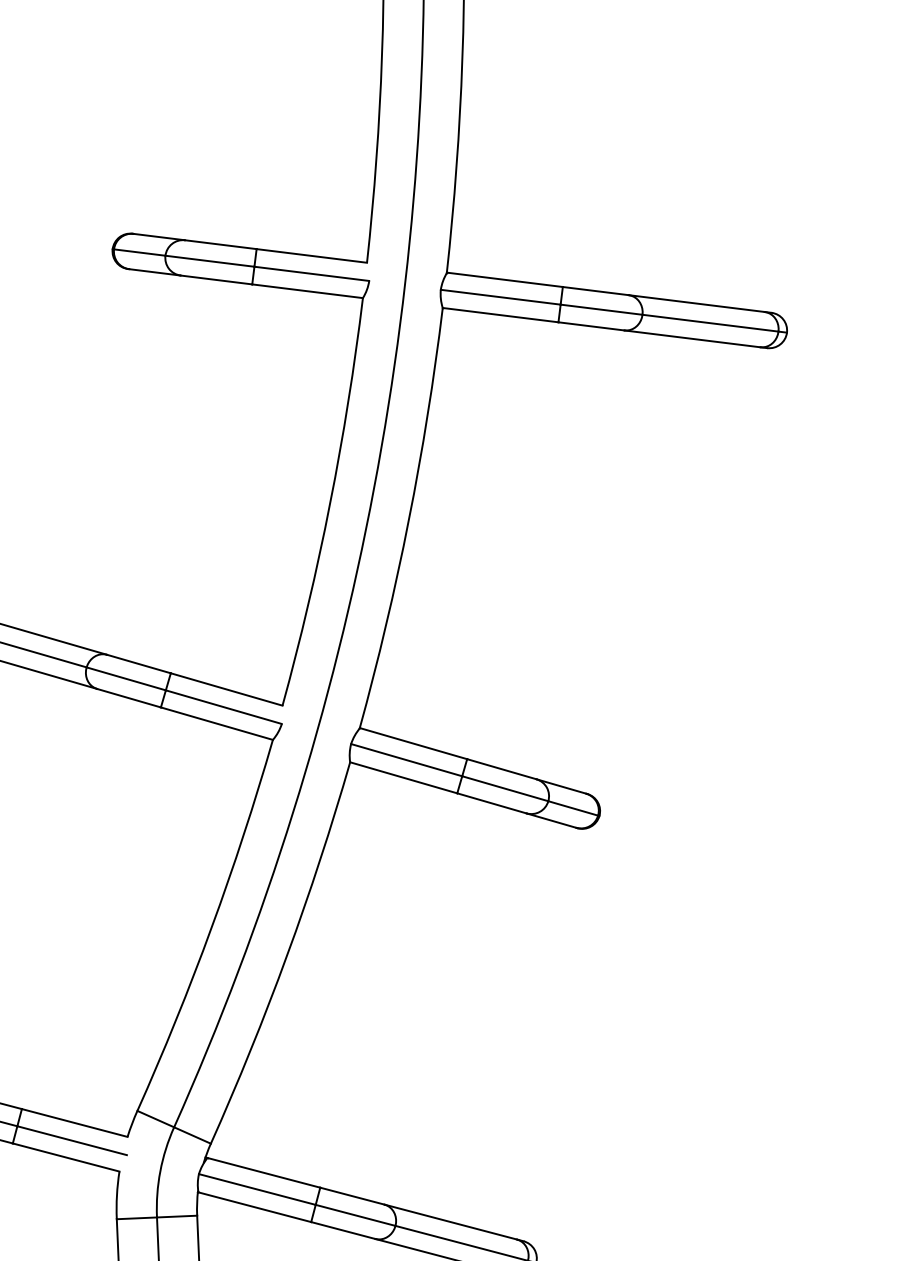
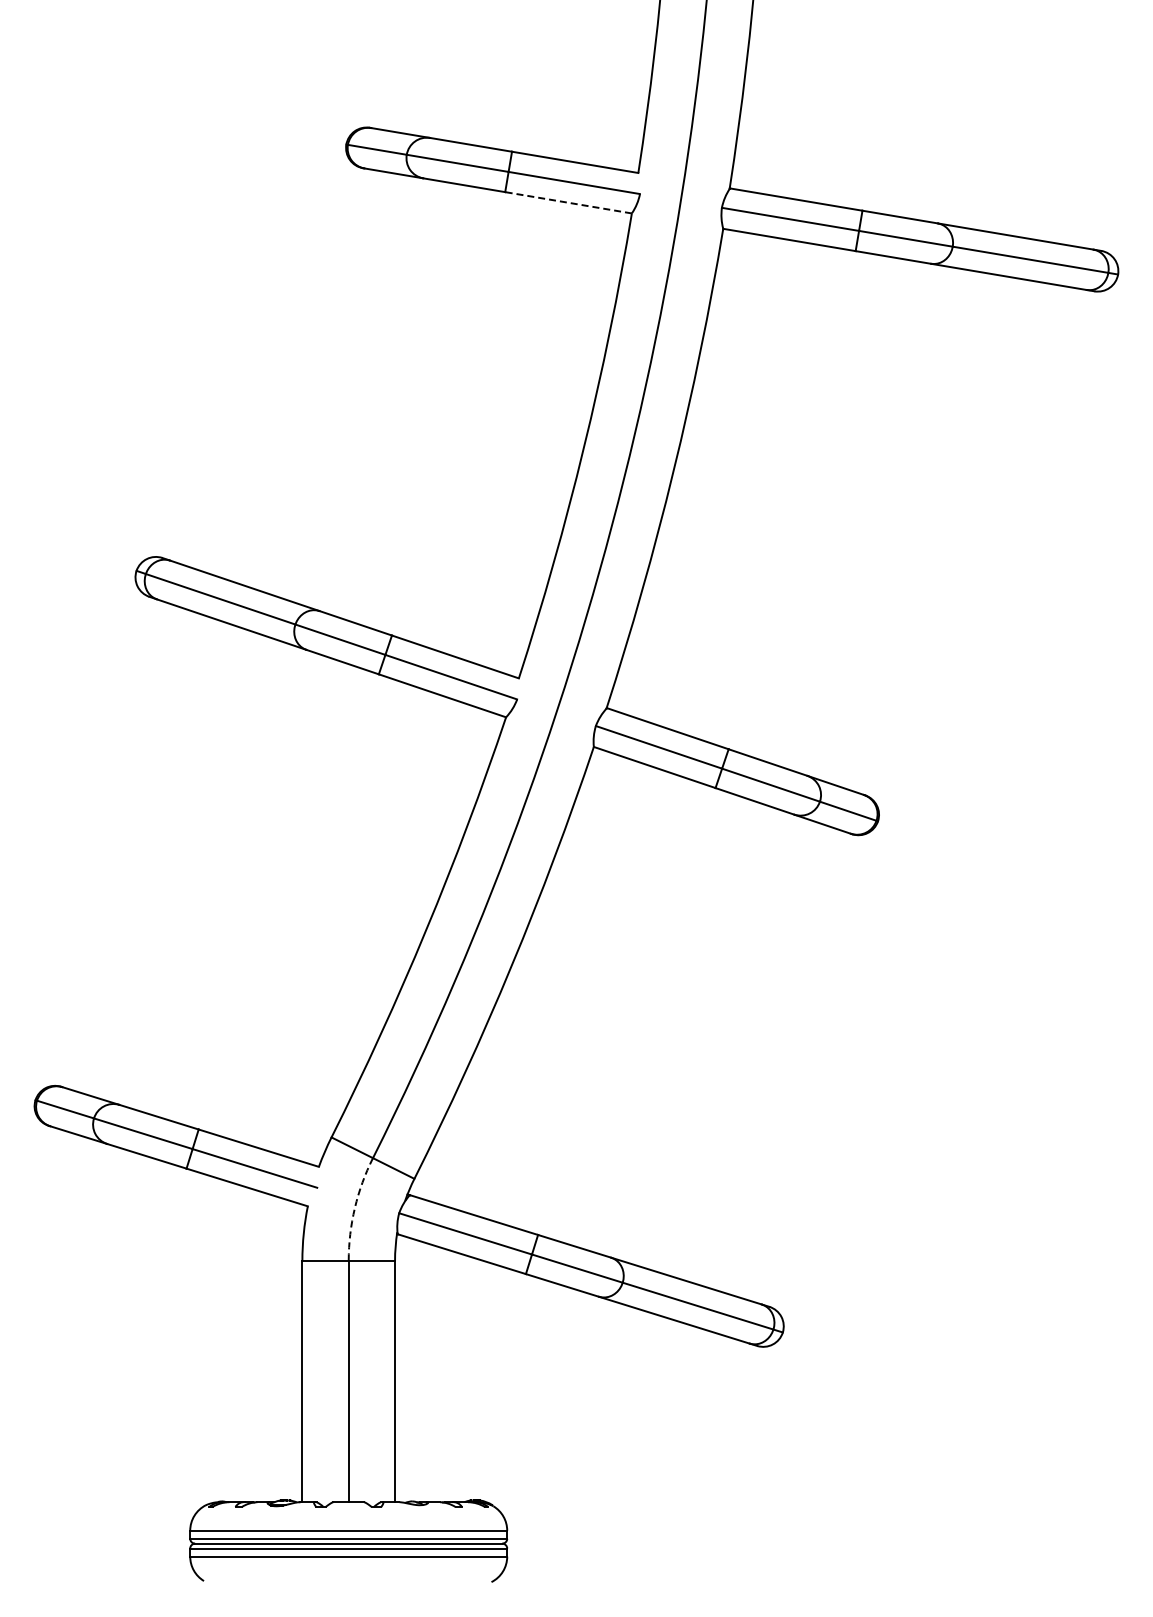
line: (307, 291) -> (568, 202), solid -> dashed
arc: (160, 1171) -> (354, 1208), solid -> dashed

